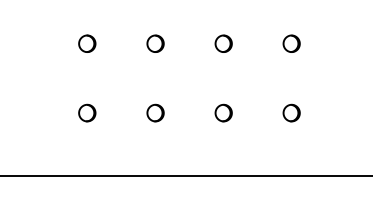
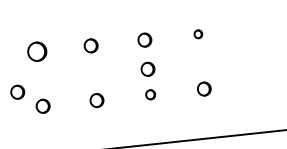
part: (87, 43) -> (37, 51), size x1.4
part: (291, 43) -> (198, 34), size x0.6
part: (223, 80) -> (147, 69), added
part: (57, 91) -> (17, 91), added
part: (223, 112) -> (150, 94), size x0.7

